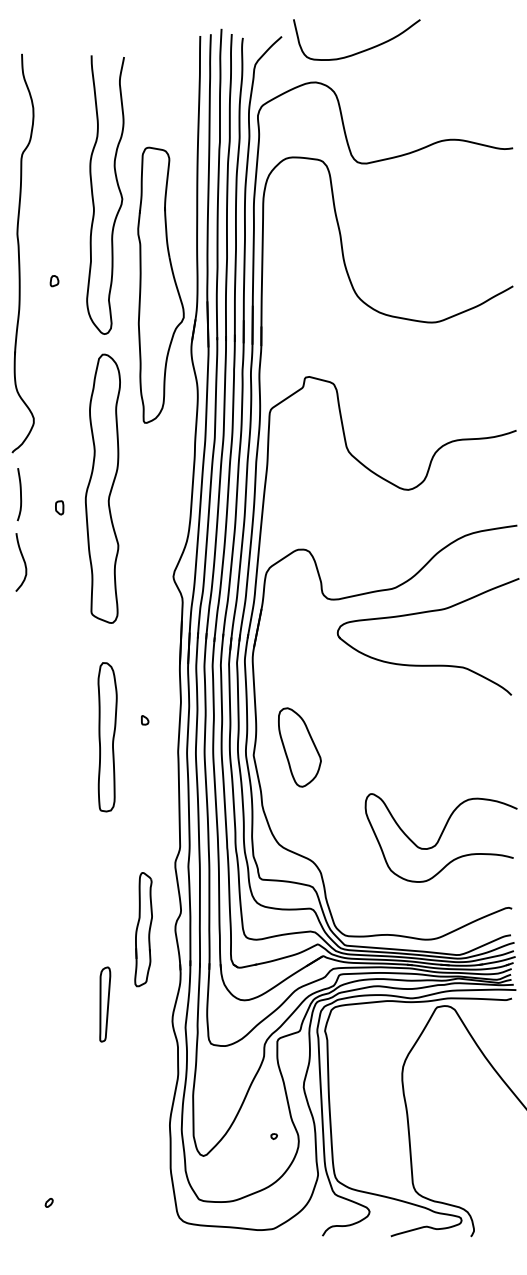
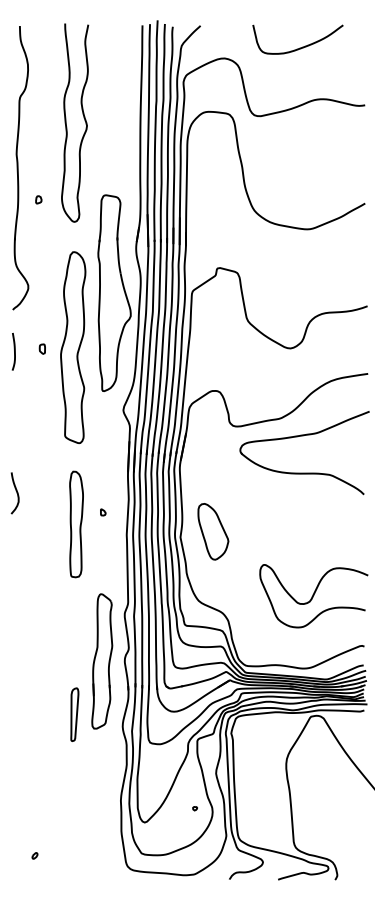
curve: (359, 51) -> (299, 47), moved
curve: (93, 194) -> (66, 122), moved
part: (22, 253) -> (20, 168), moved
part: (160, 284) -> (114, 292), moved
part: (59, 507) -> (42, 348), moved
curve: (23, 562) -> (16, 493), moved
part: (143, 929) -> (102, 661), size x1.67

